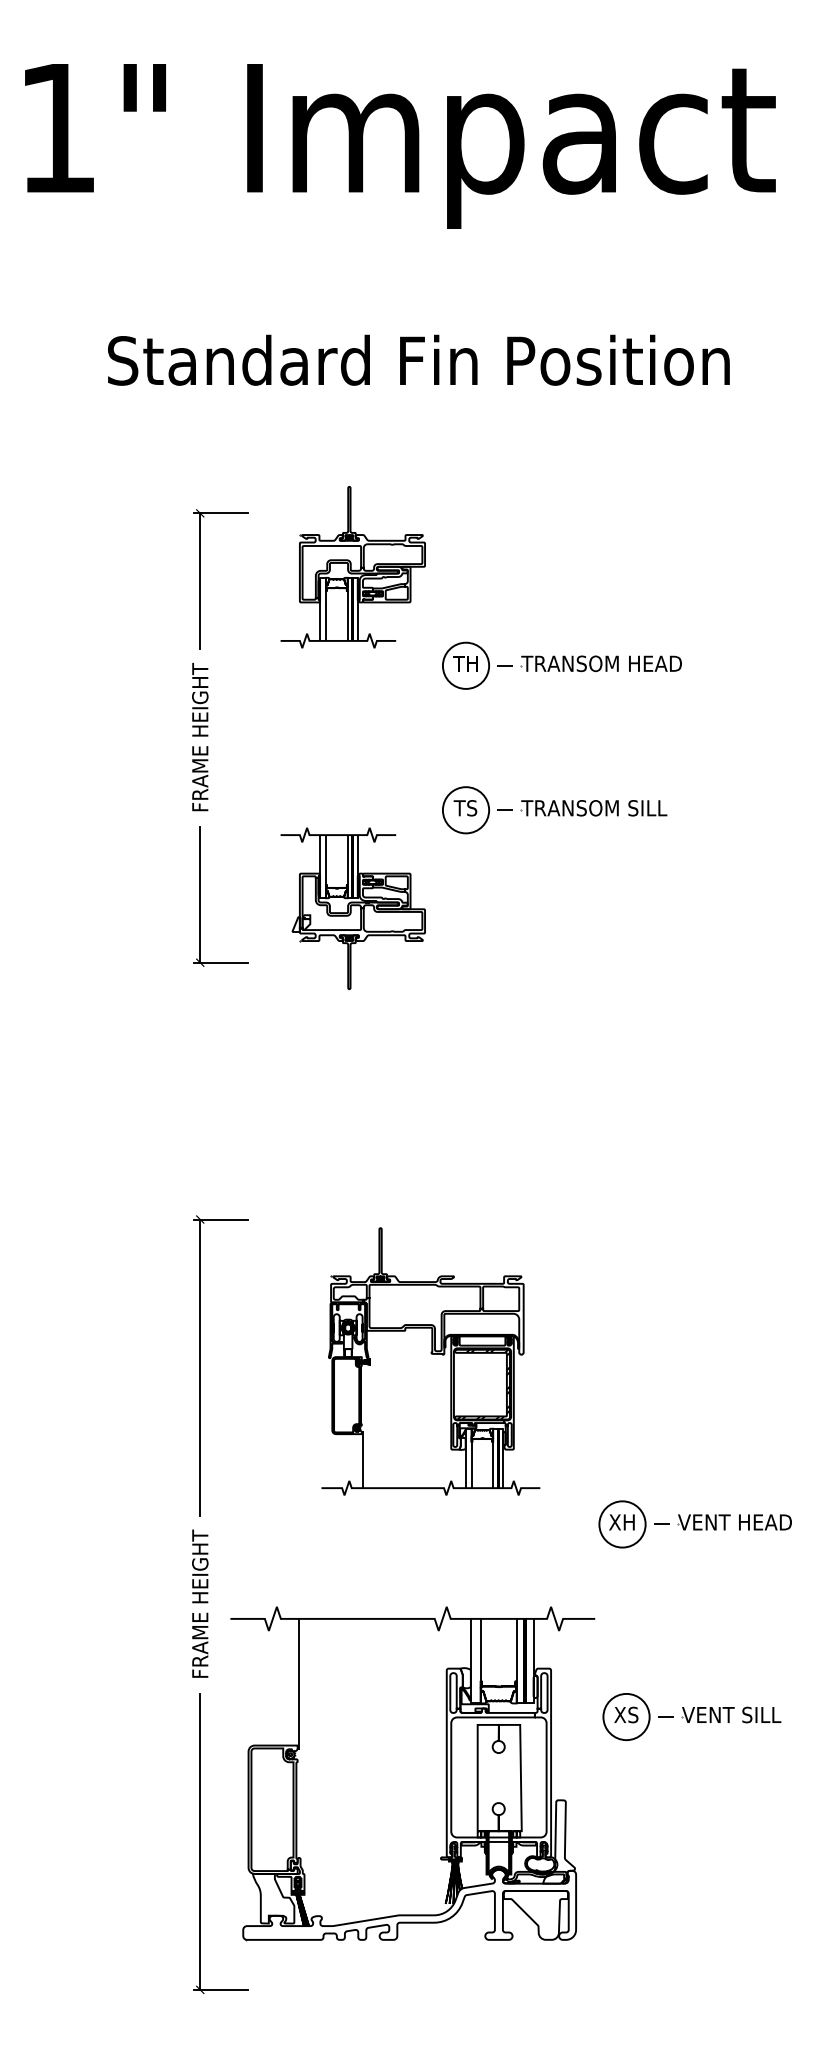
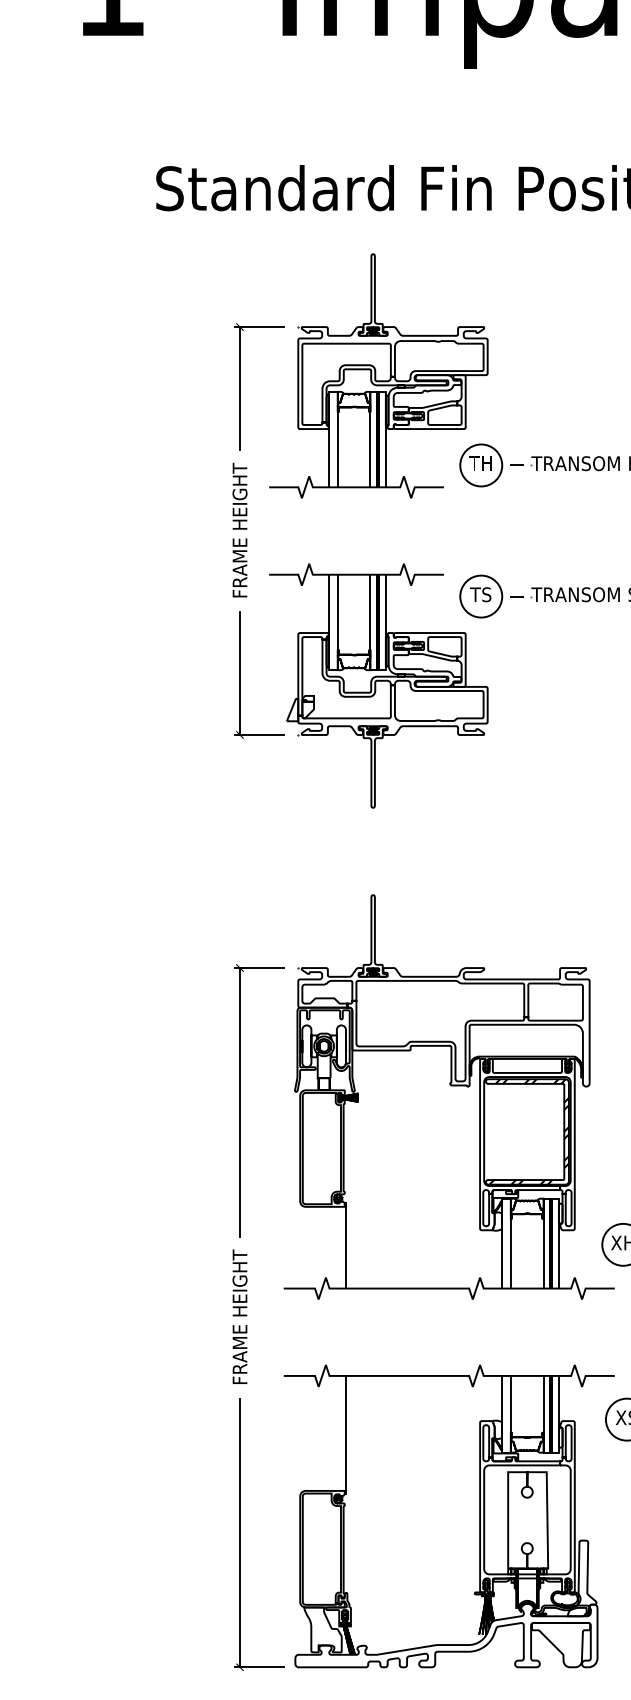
part: (352, 567) -> (378, 376), size x1.67
part: (352, 908) -> (378, 685), size x1.67
part: (430, 1361) -> (448, 1096), size x1.67
part: (412, 1773) -> (448, 1516), moved

